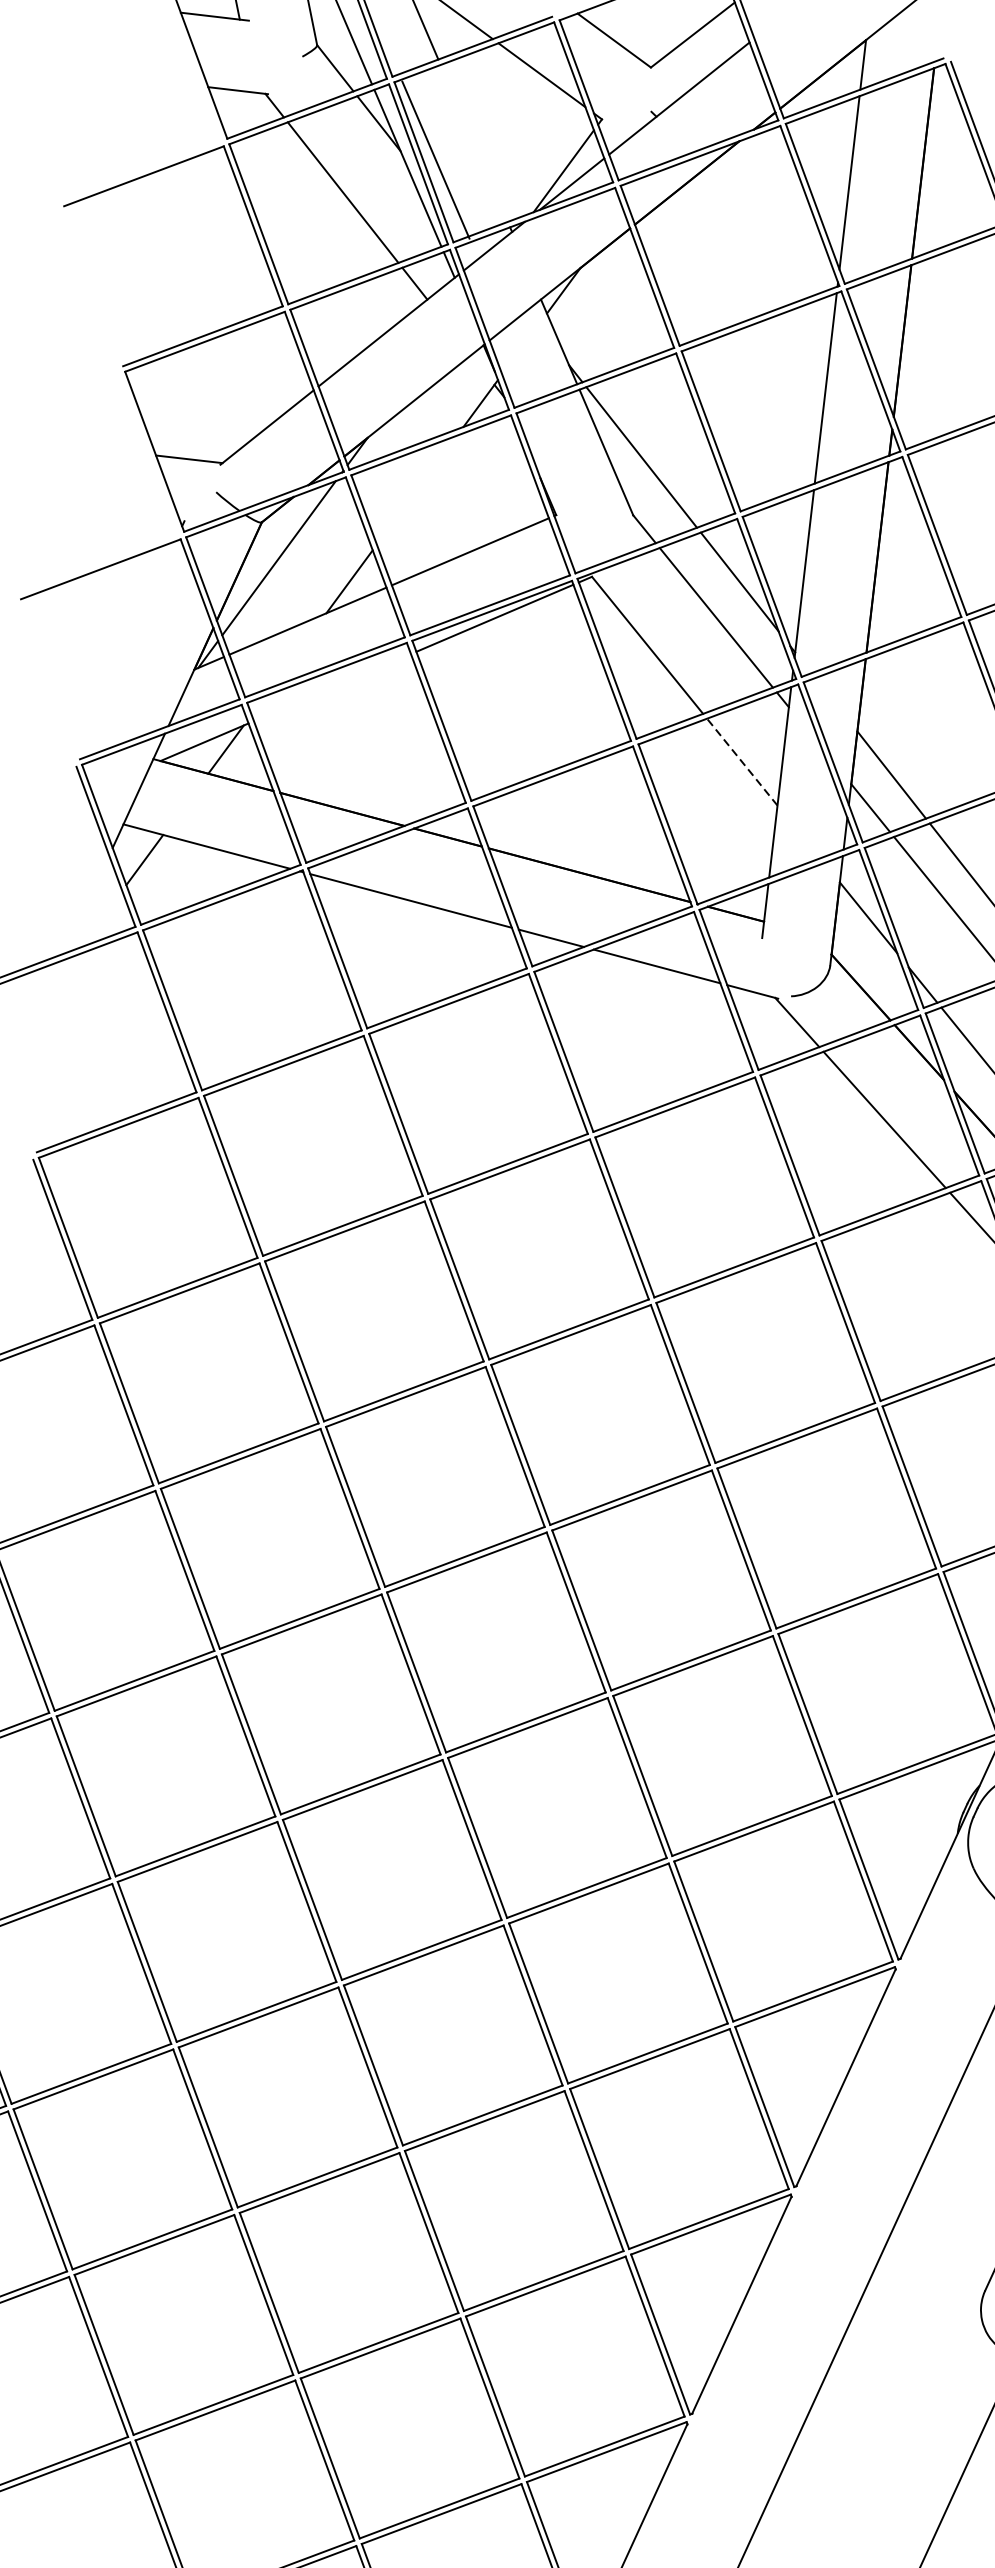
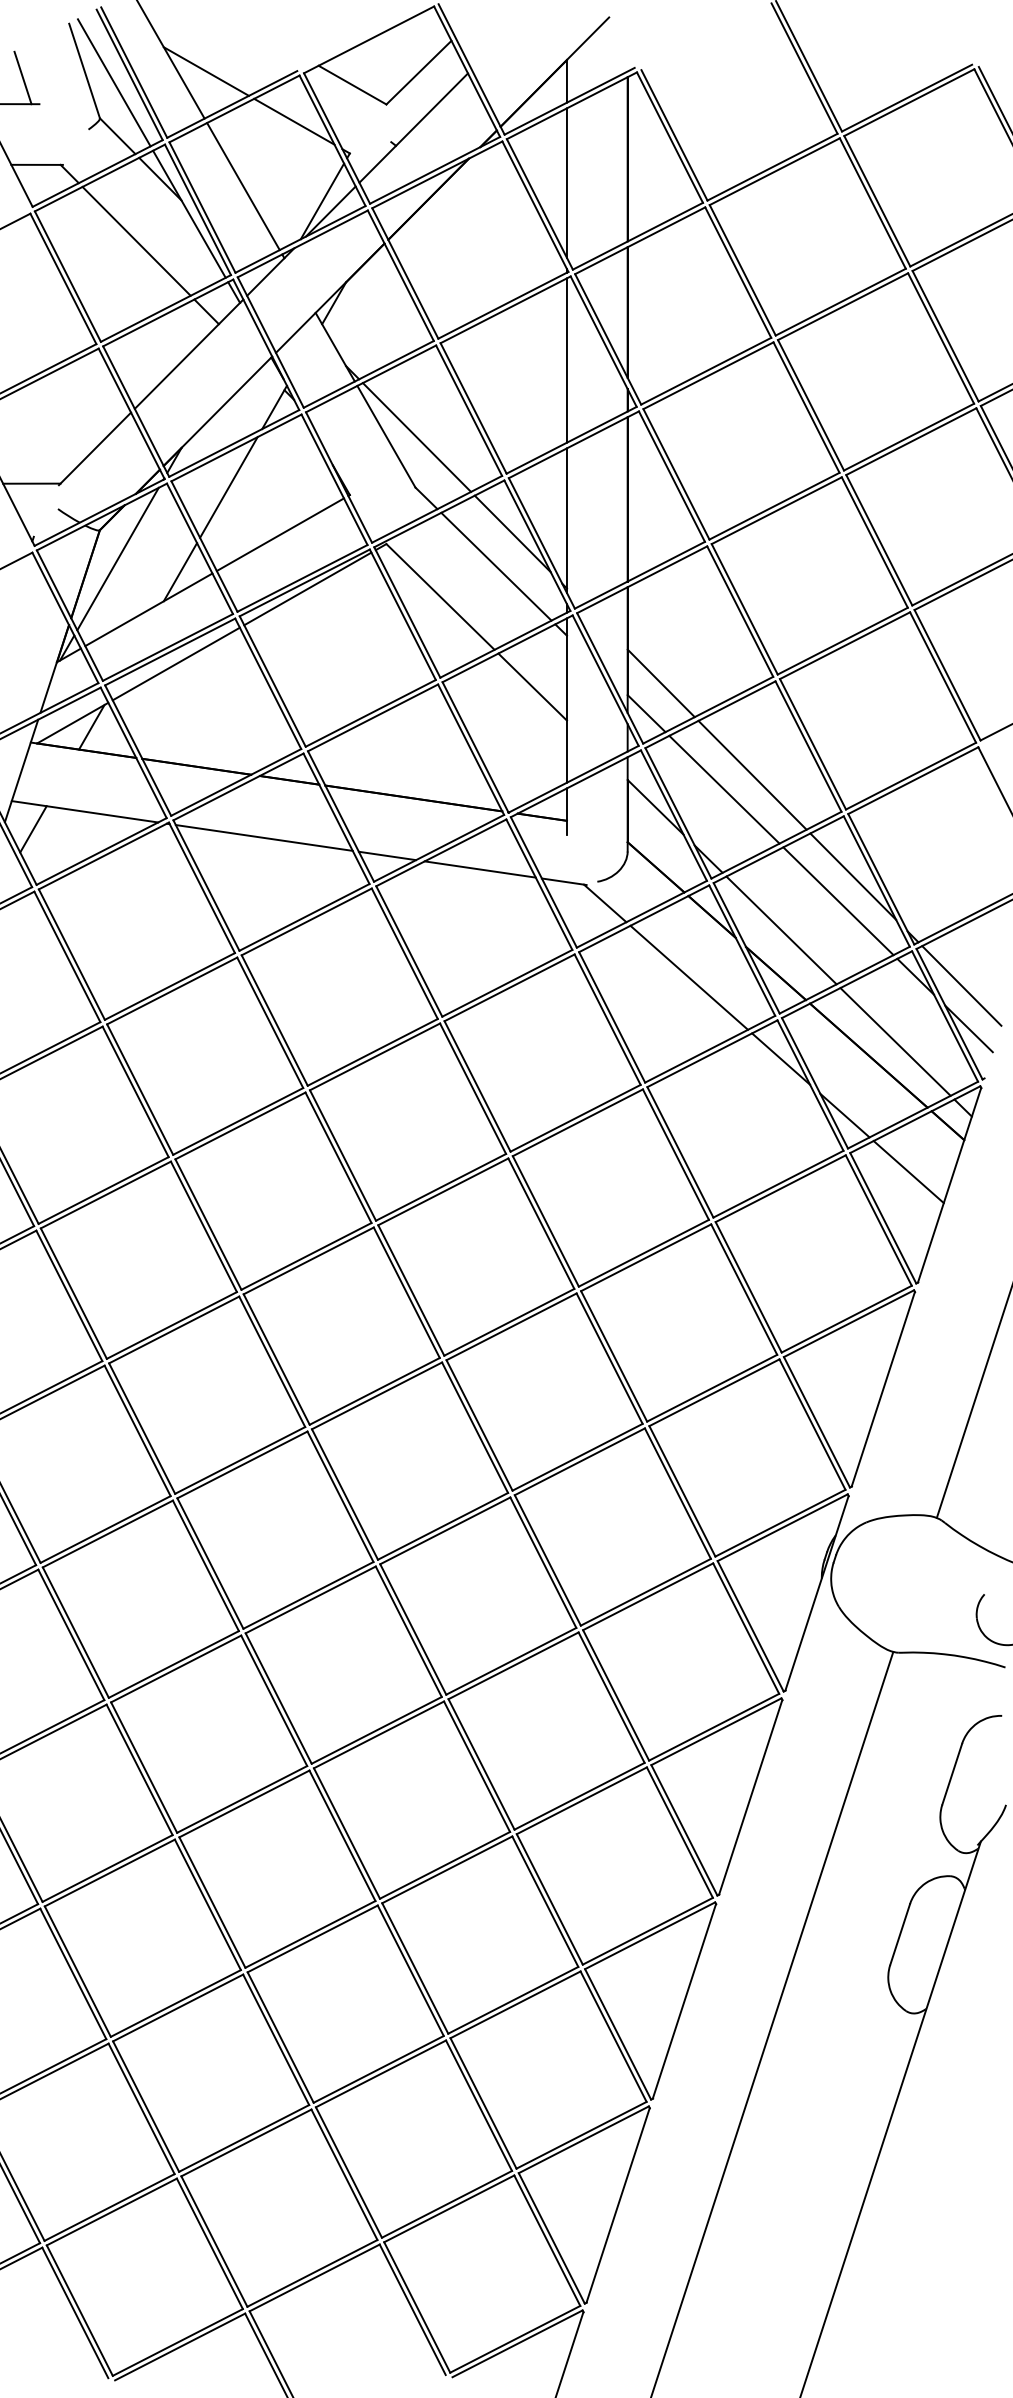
line: (436, 160) -> (243, 186), moved
line: (416, 490) -> (228, 487), added
line: (331, 686) -> (175, 663), added
line: (742, 762) -> (532, 687), dashed -> solid

